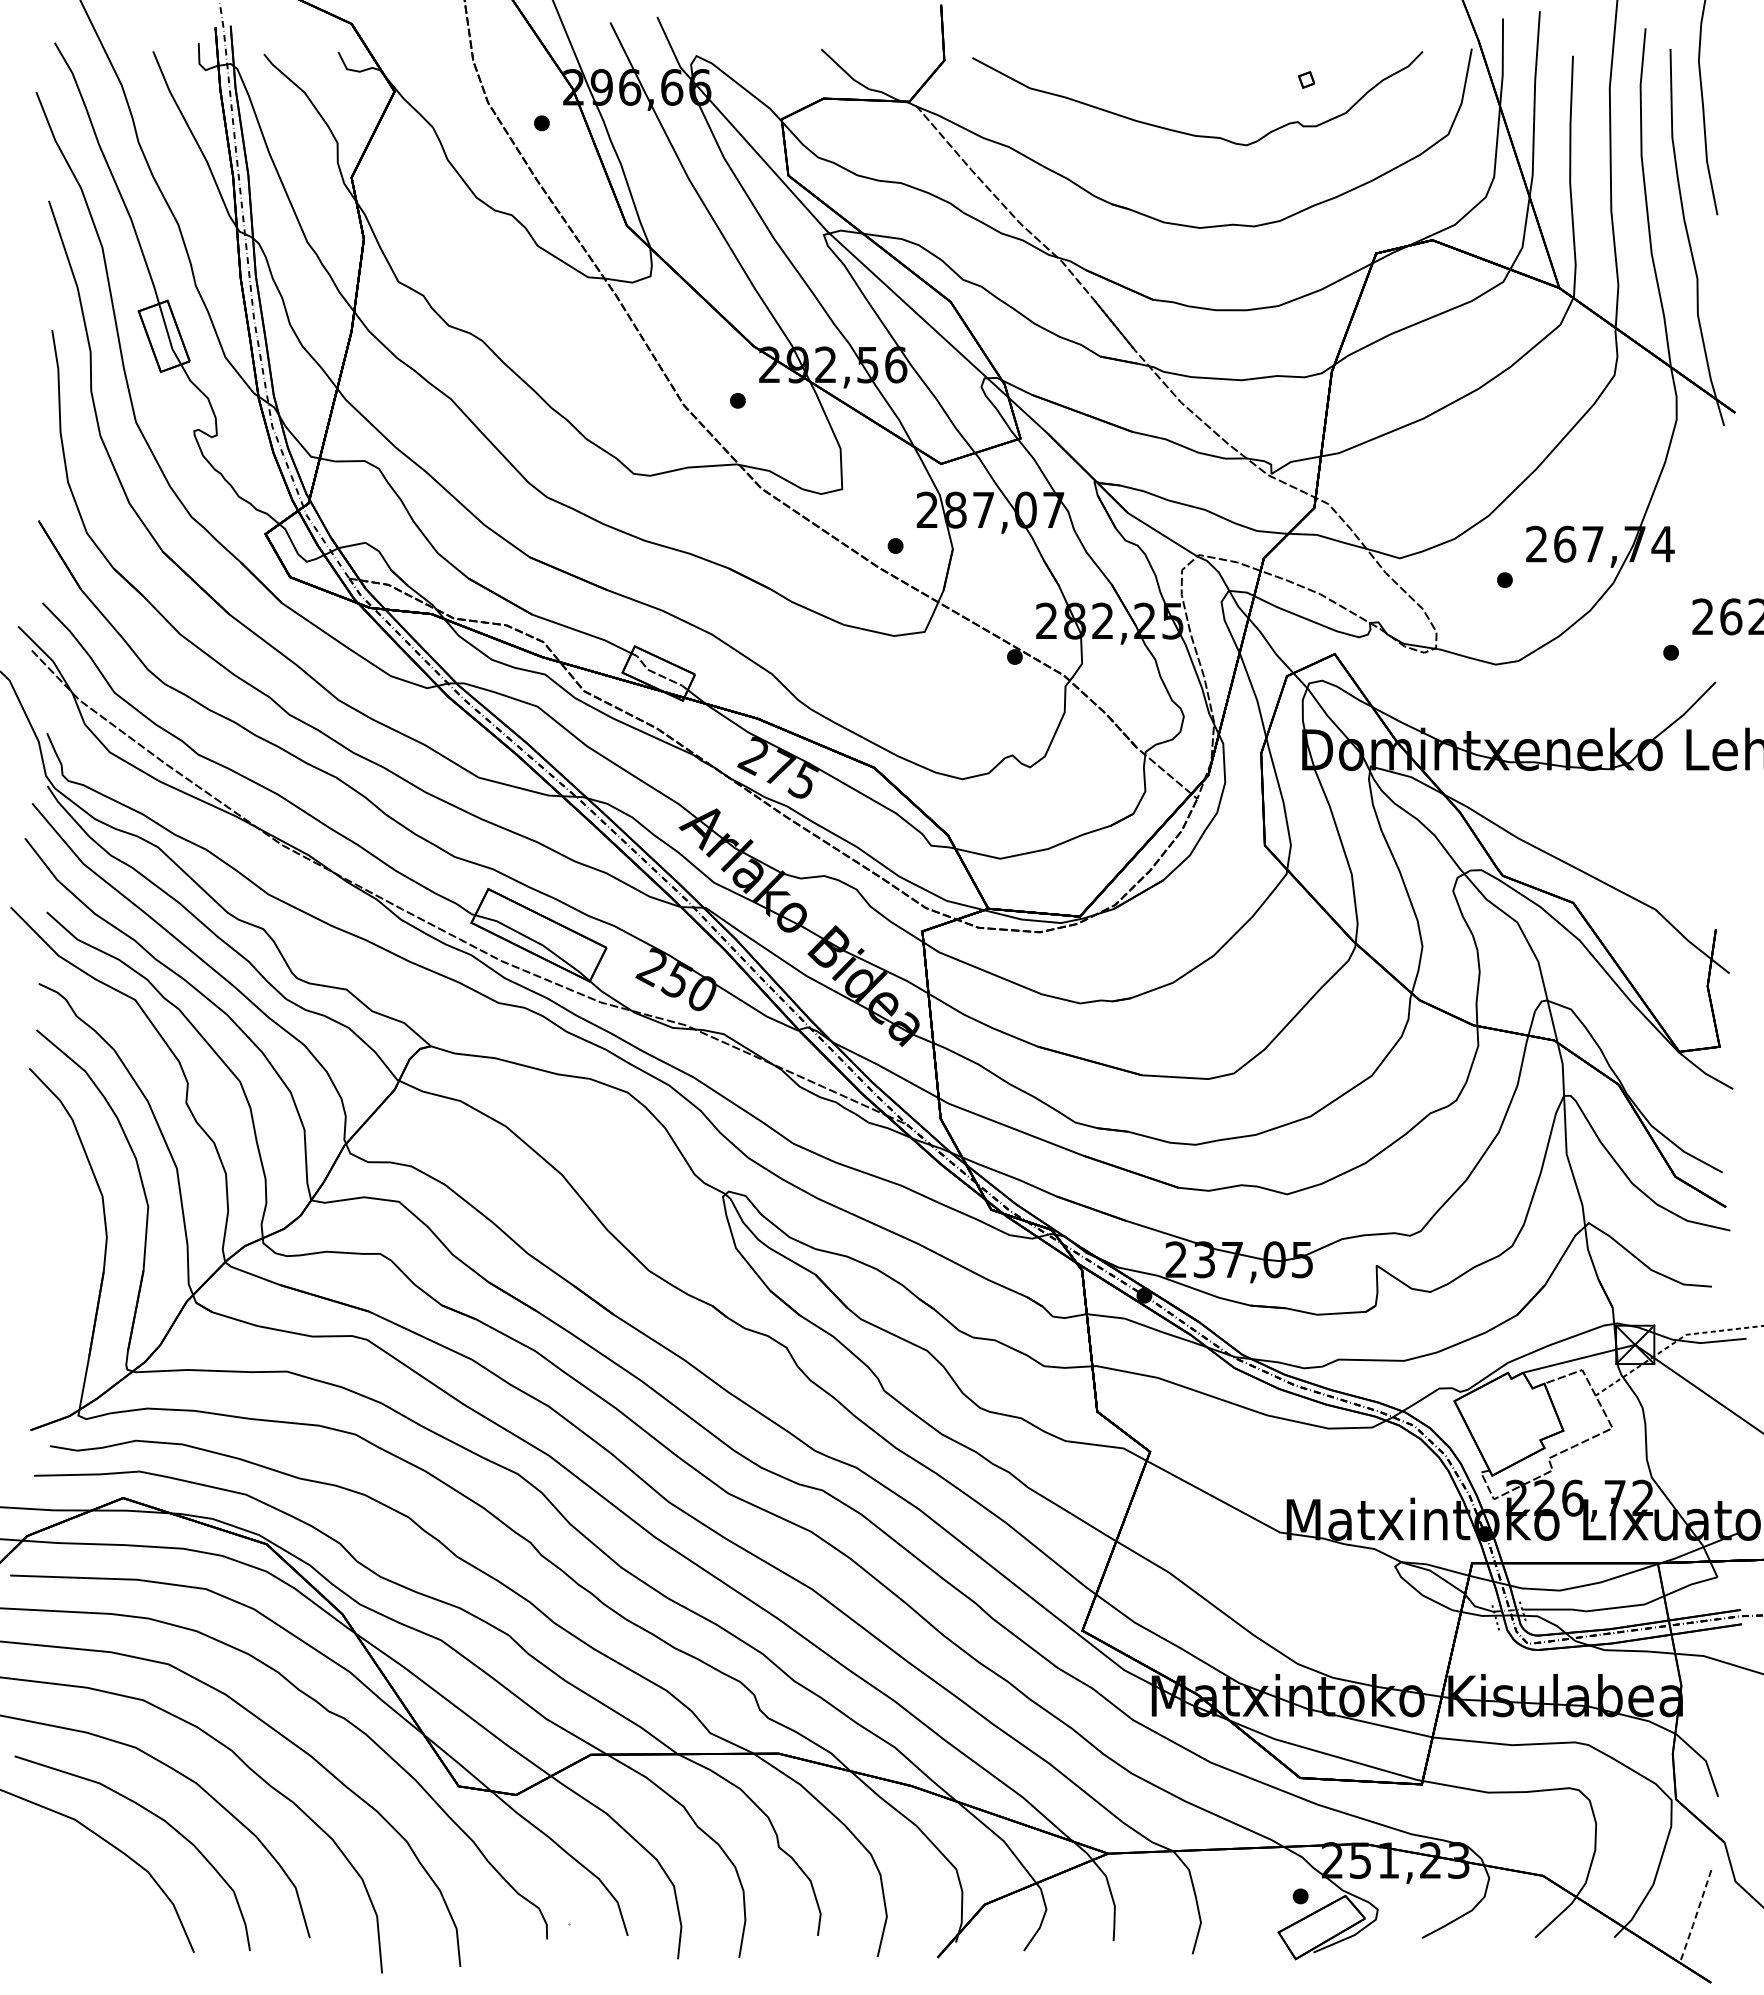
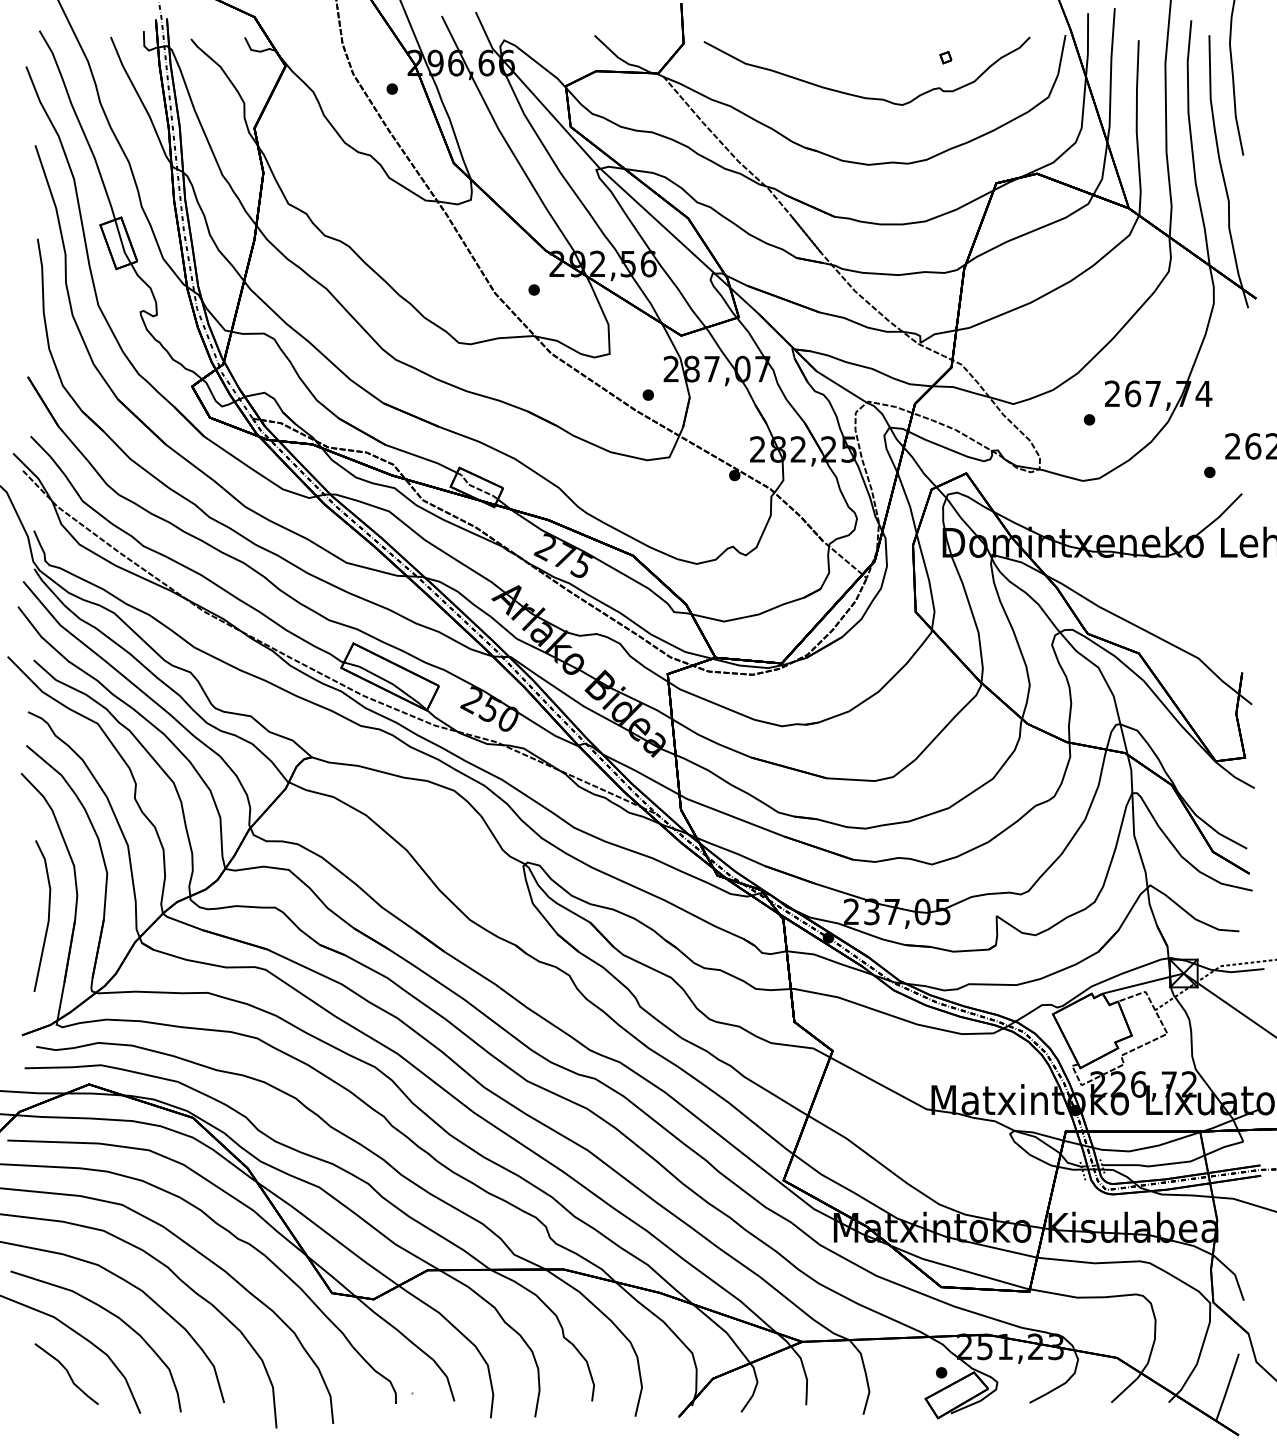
curve: (66, 1265) -> (48, 916), added
curve: (93, 1897) -> (67, 1373), added
line: (1695, 1917) -> (1227, 1388), dashed -> solid

